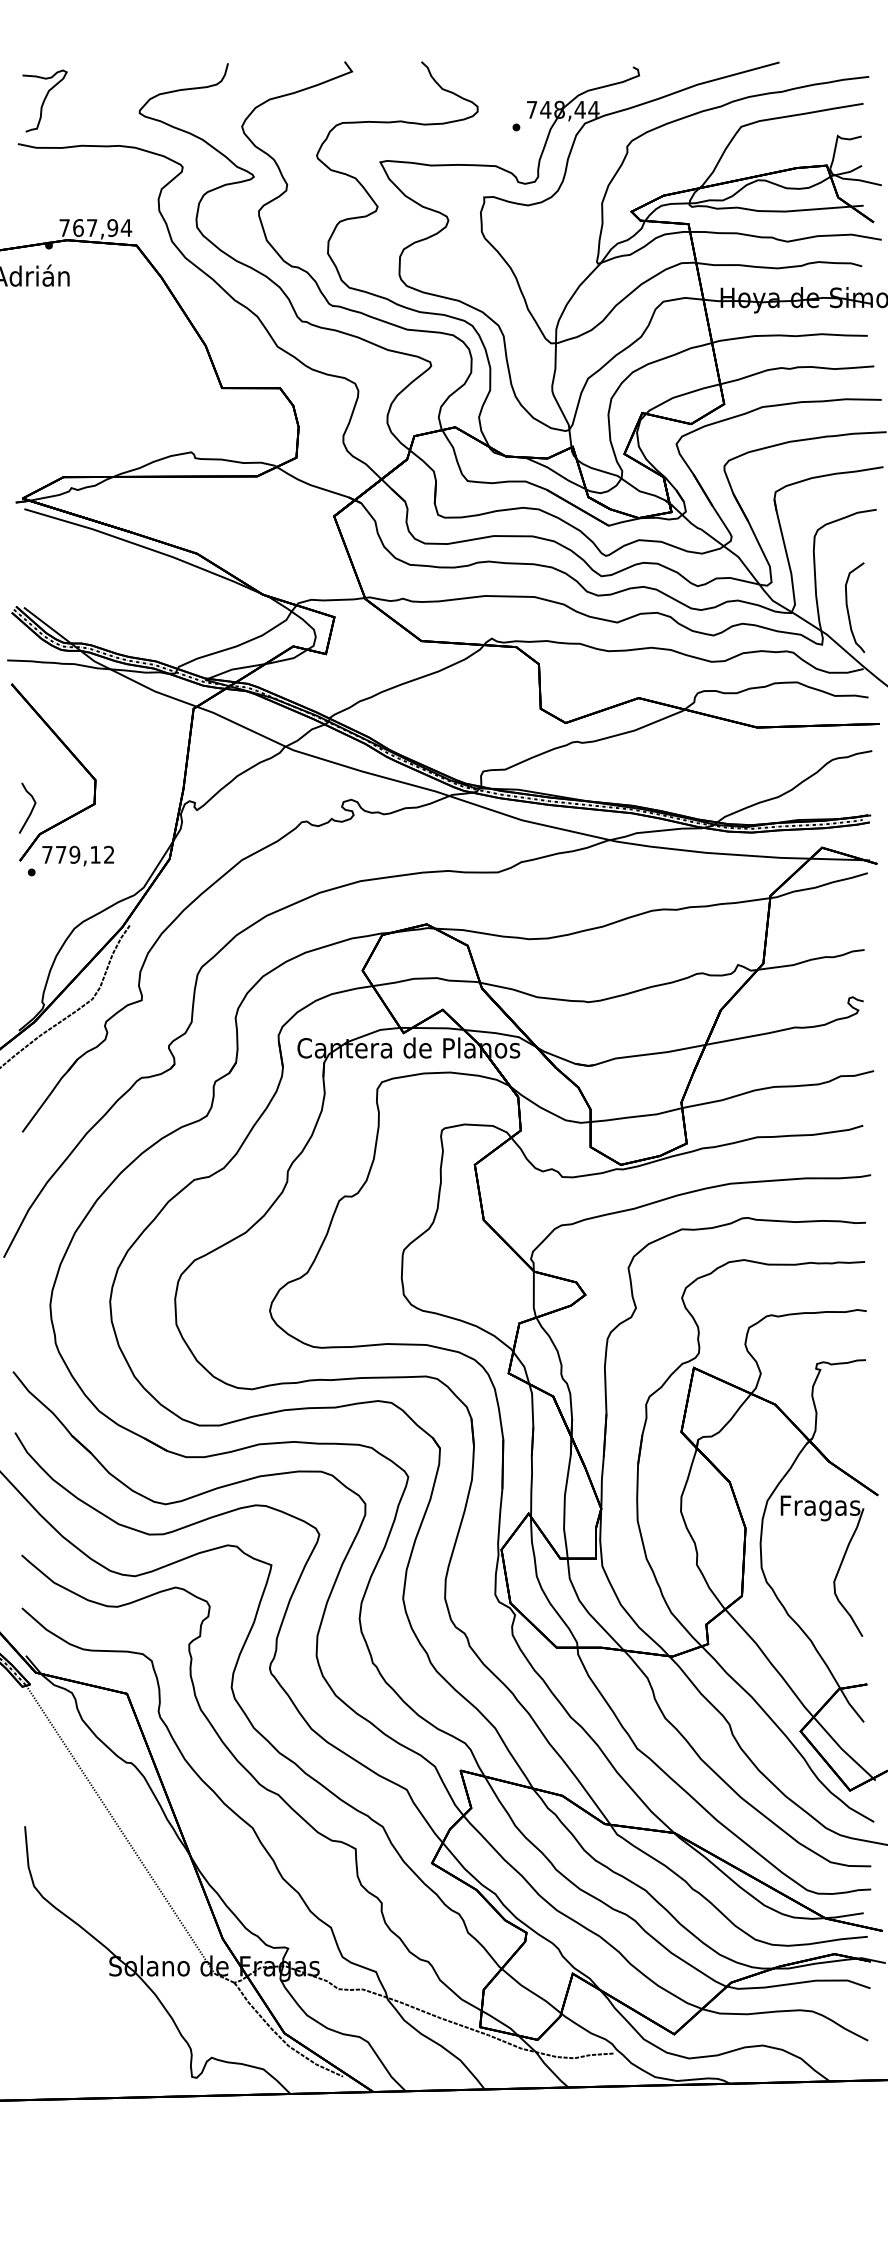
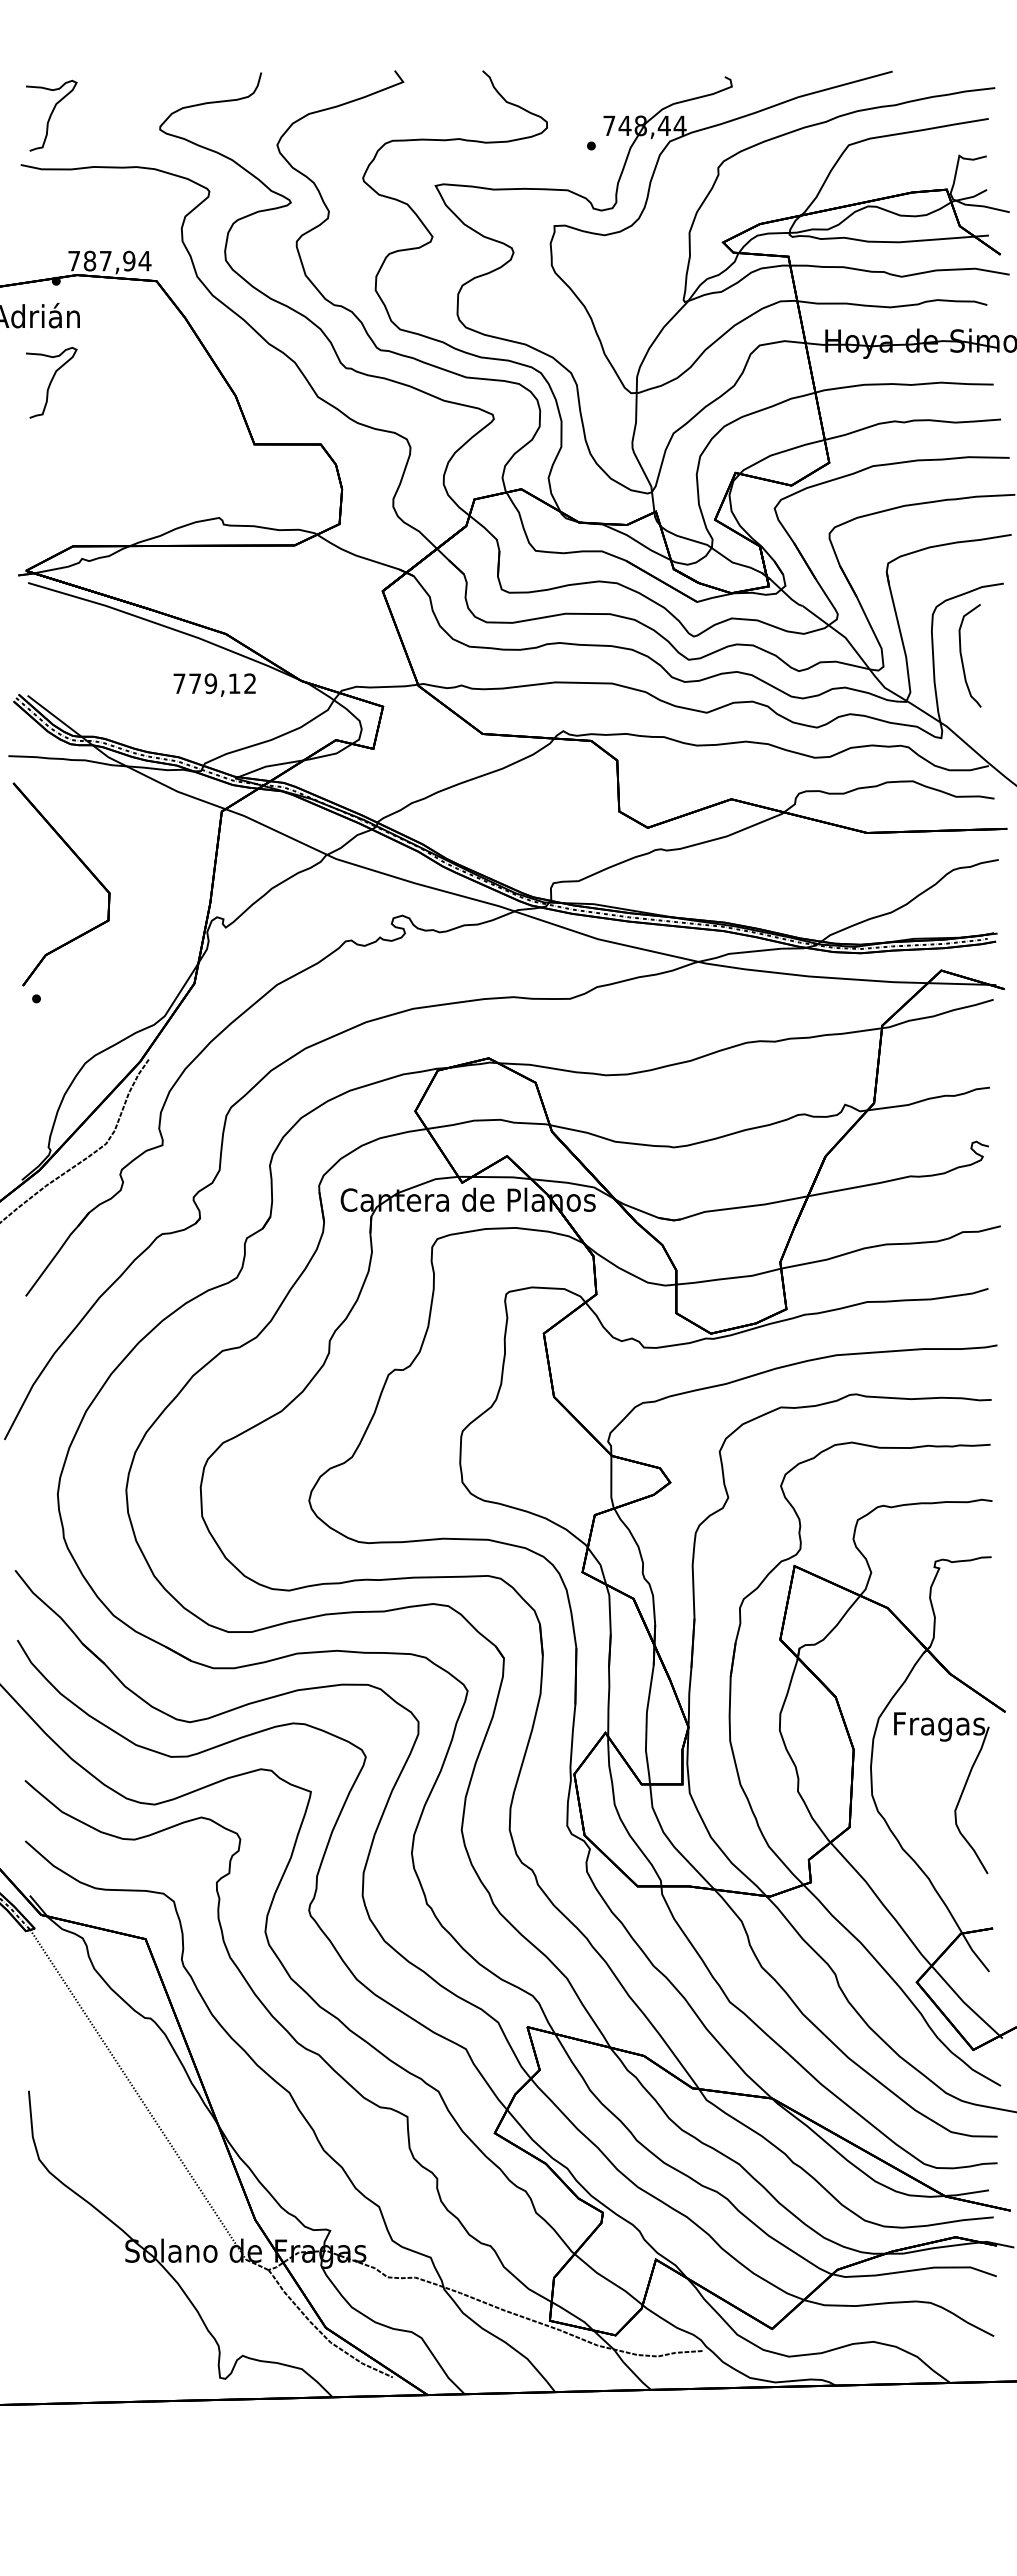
text: (78, 227) -> (89, 260), 767,94 -> 787,94
curve: (44, 334) -> (51, 382), added
curve: (848, 608) -> (962, 656), moved
curve: (30, 810) -> (35, 928), removed
text: (78, 855) -> (214, 684), moved

